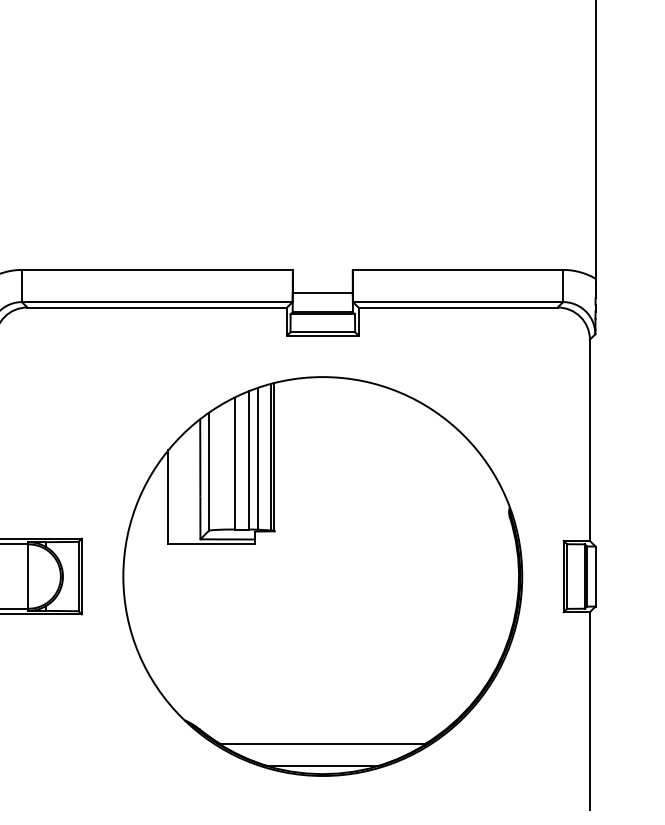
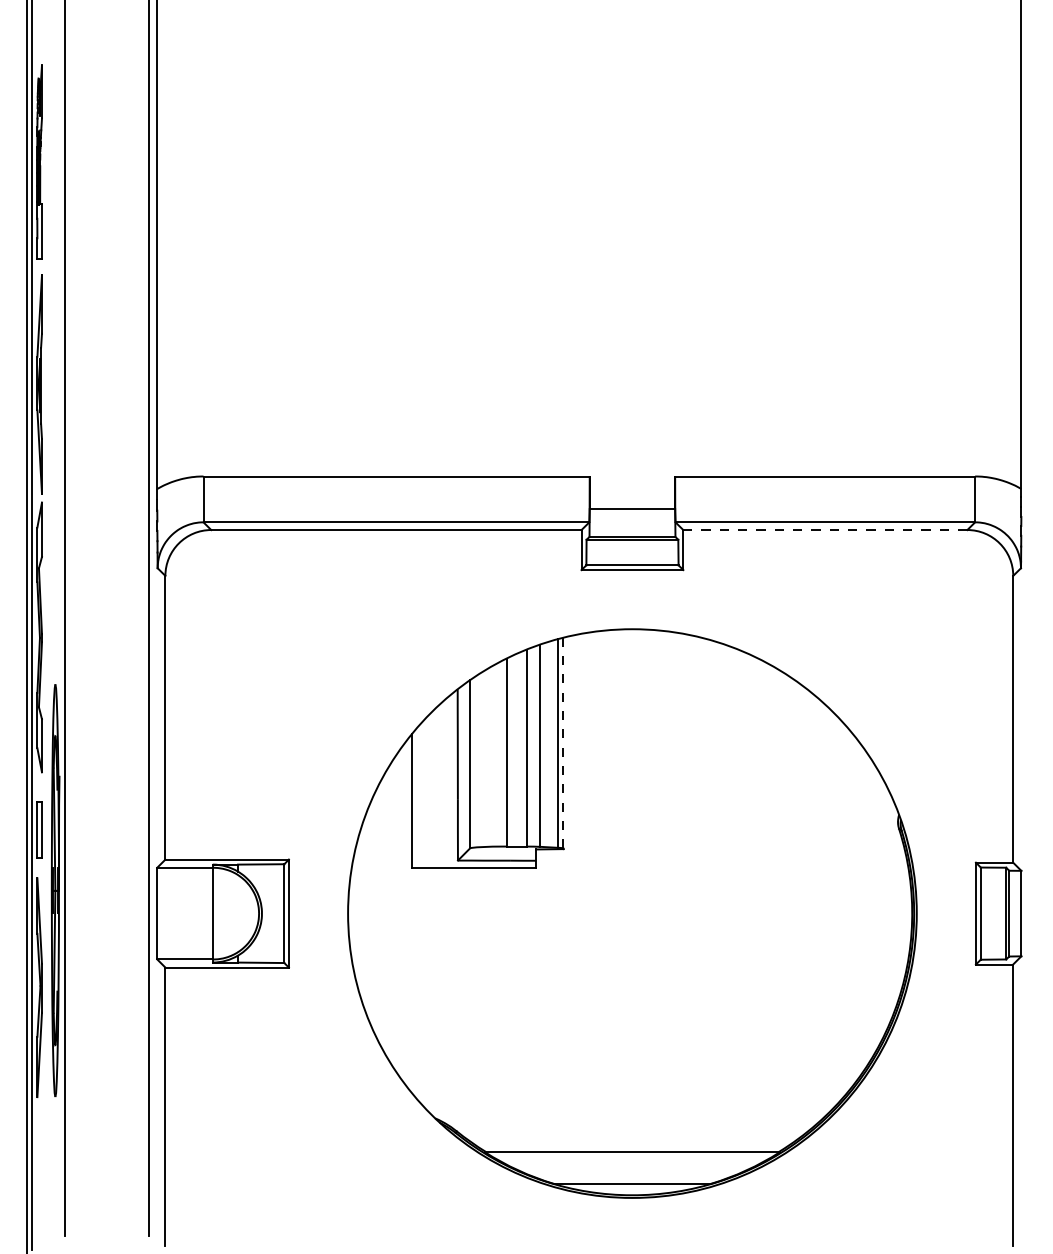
line: (458, 307) -> (825, 530), solid -> dashed
line: (274, 456) -> (563, 742), solid -> dashed

